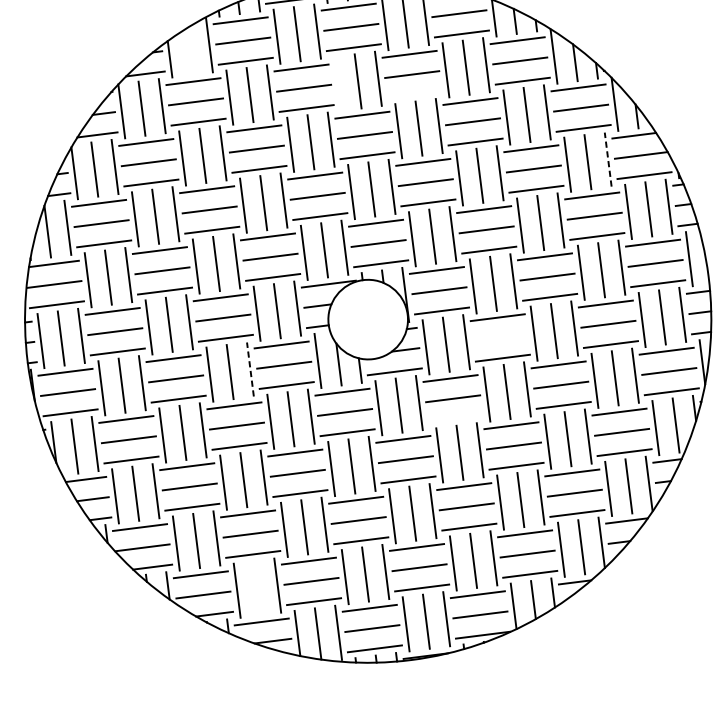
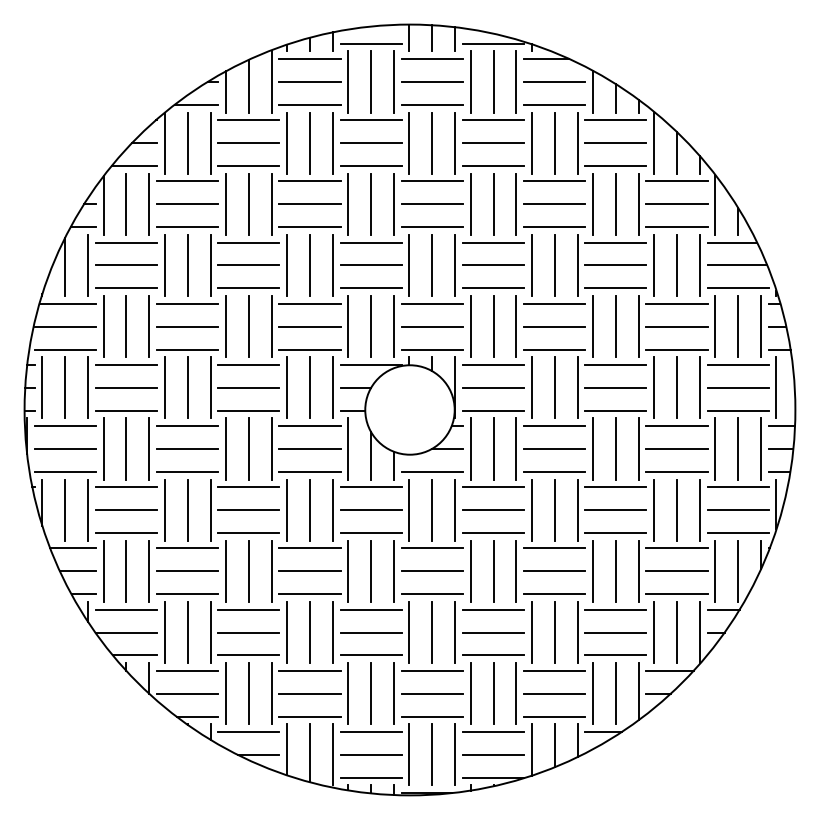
line: (189, 51) -> (248, 85), added
line: (337, 83) -> (409, 142), added
line: (414, 95) -> (493, 166), added
line: (607, 159) -> (699, 265), dashed -> solid
line: (500, 337) -> (554, 448), added
line: (250, 369) -> (271, 448), dashed -> solid
line: (455, 419) -> (493, 533), added
line: (257, 588) -> (248, 693), added

